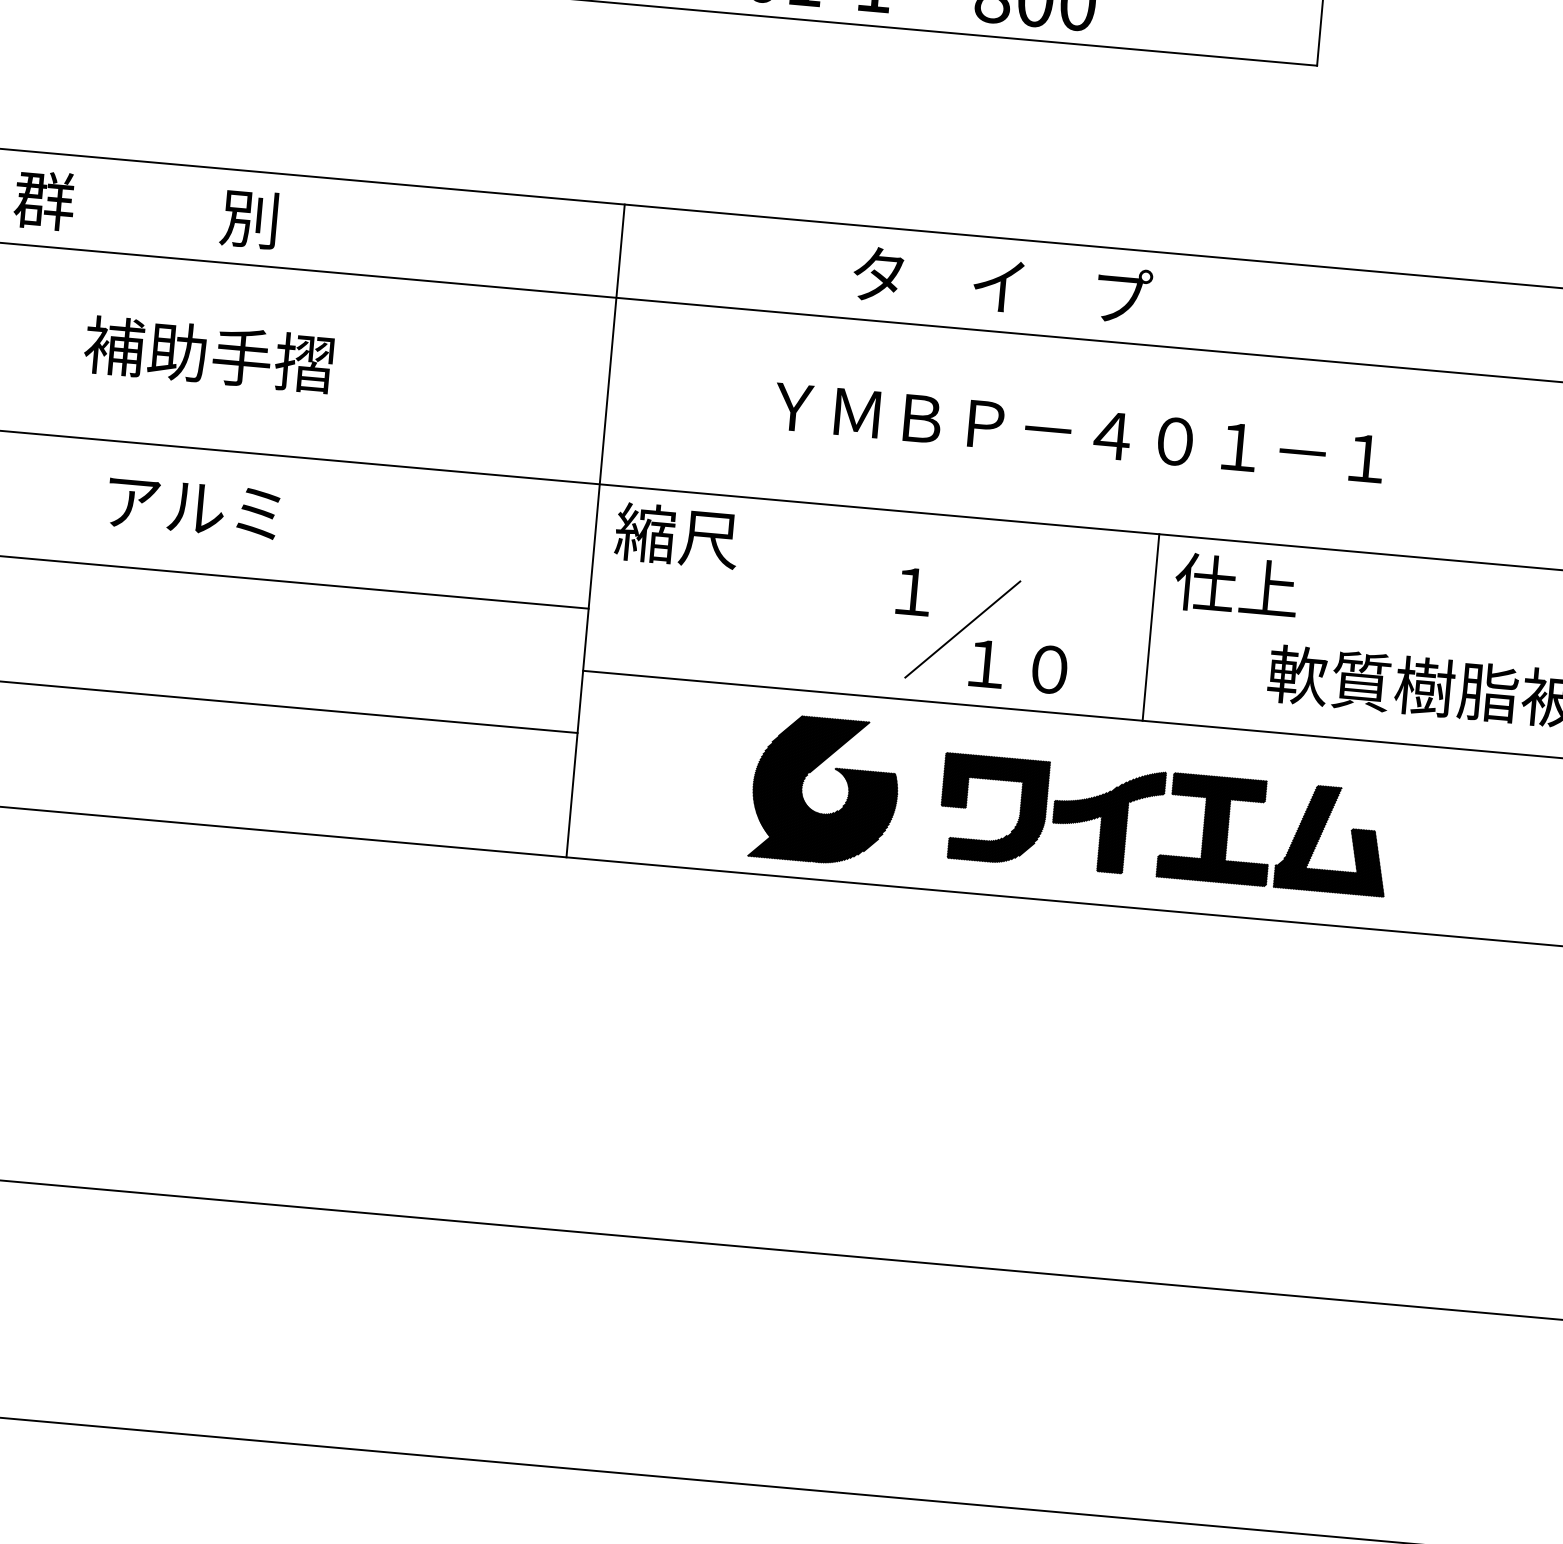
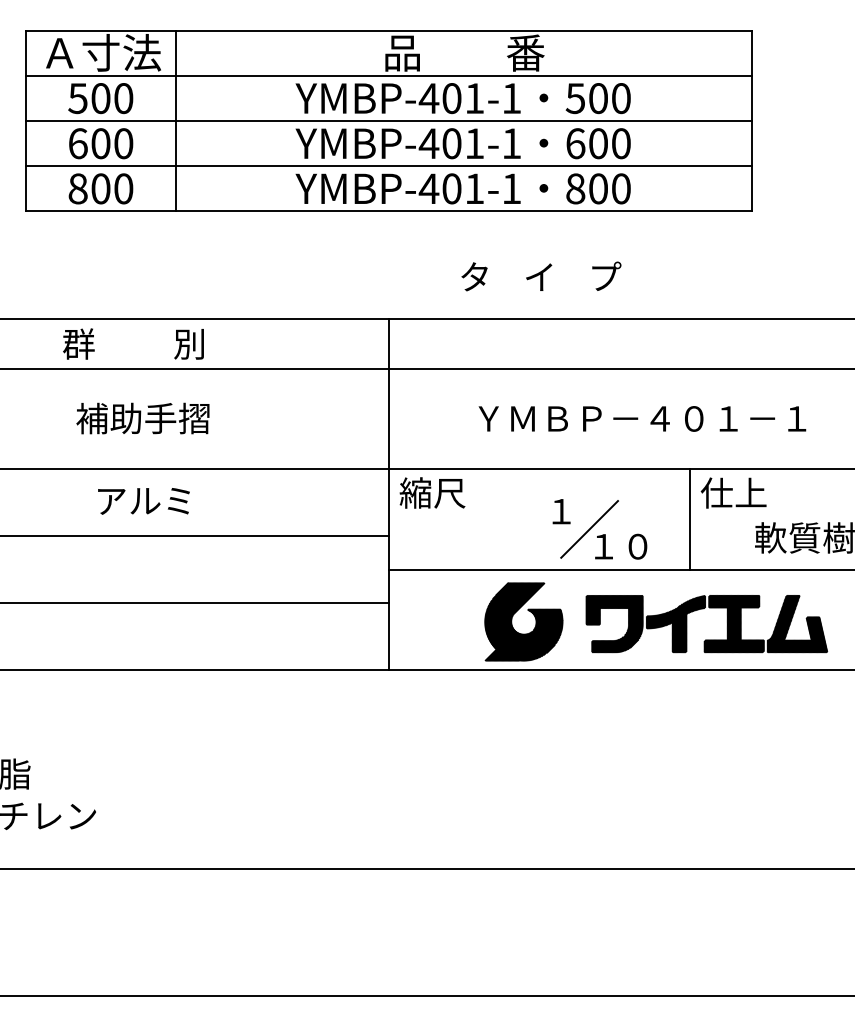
text: (1002, 284) -> (541, 276), moved
text: (208, 354) -> (142, 418), moved
text: (192, 508) -> (143, 501), moved

